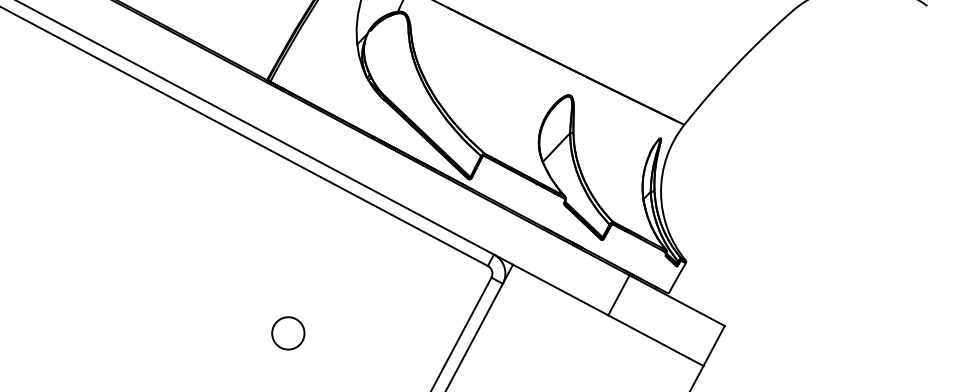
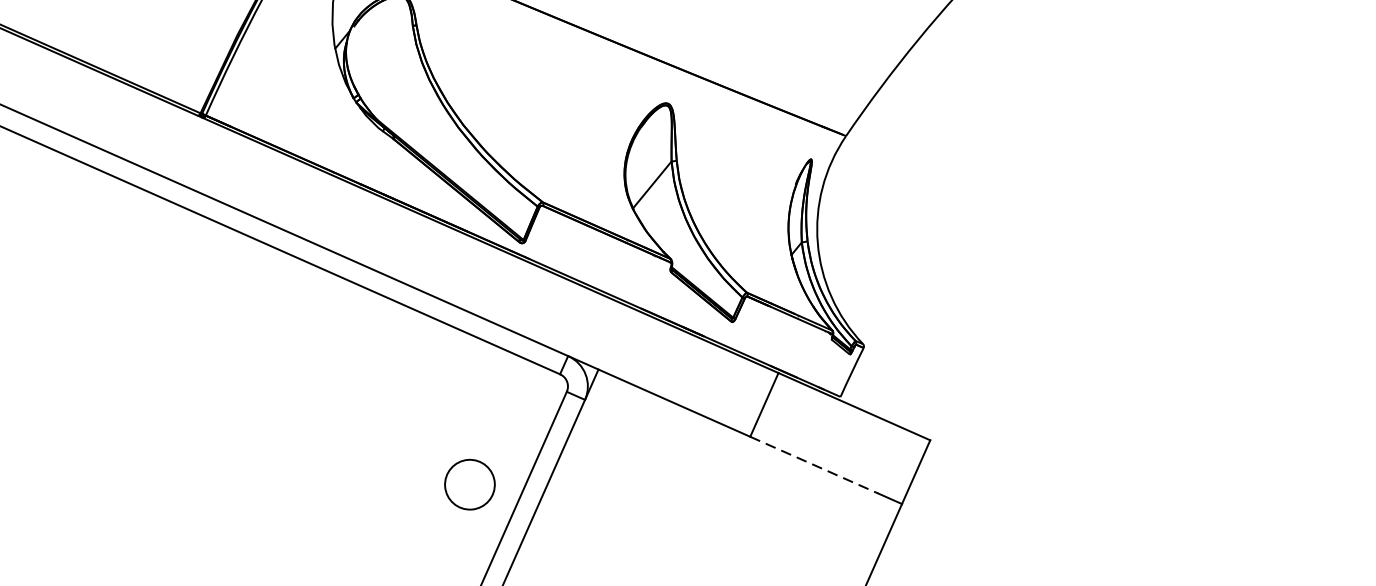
circle: (288, 333) -> (470, 484), moved
line: (648, 336) -> (814, 464), solid -> dashed

